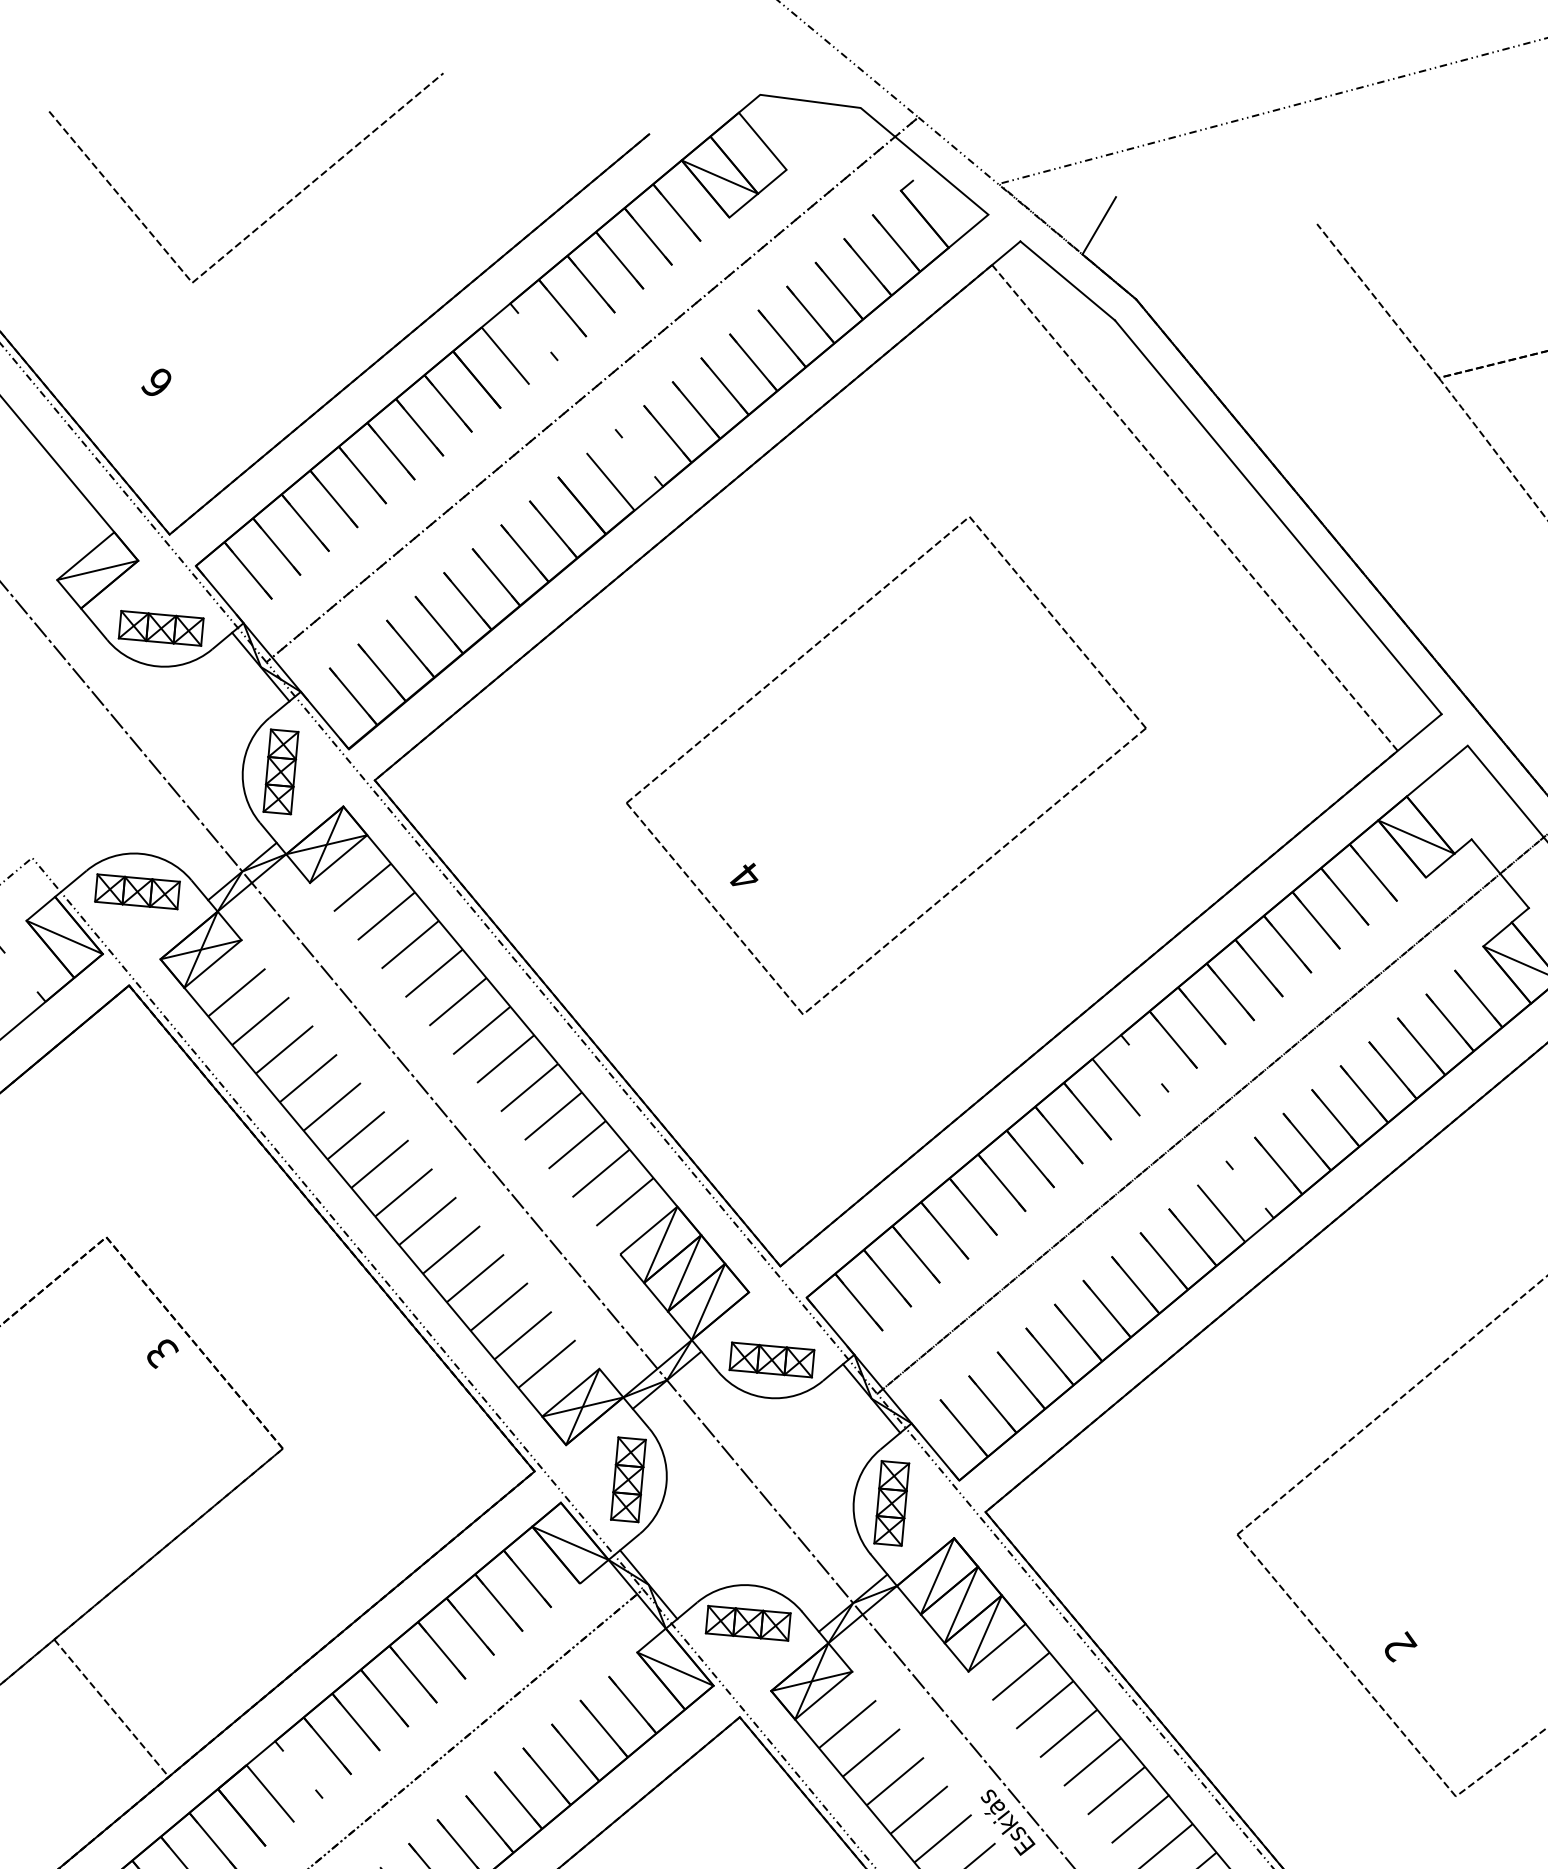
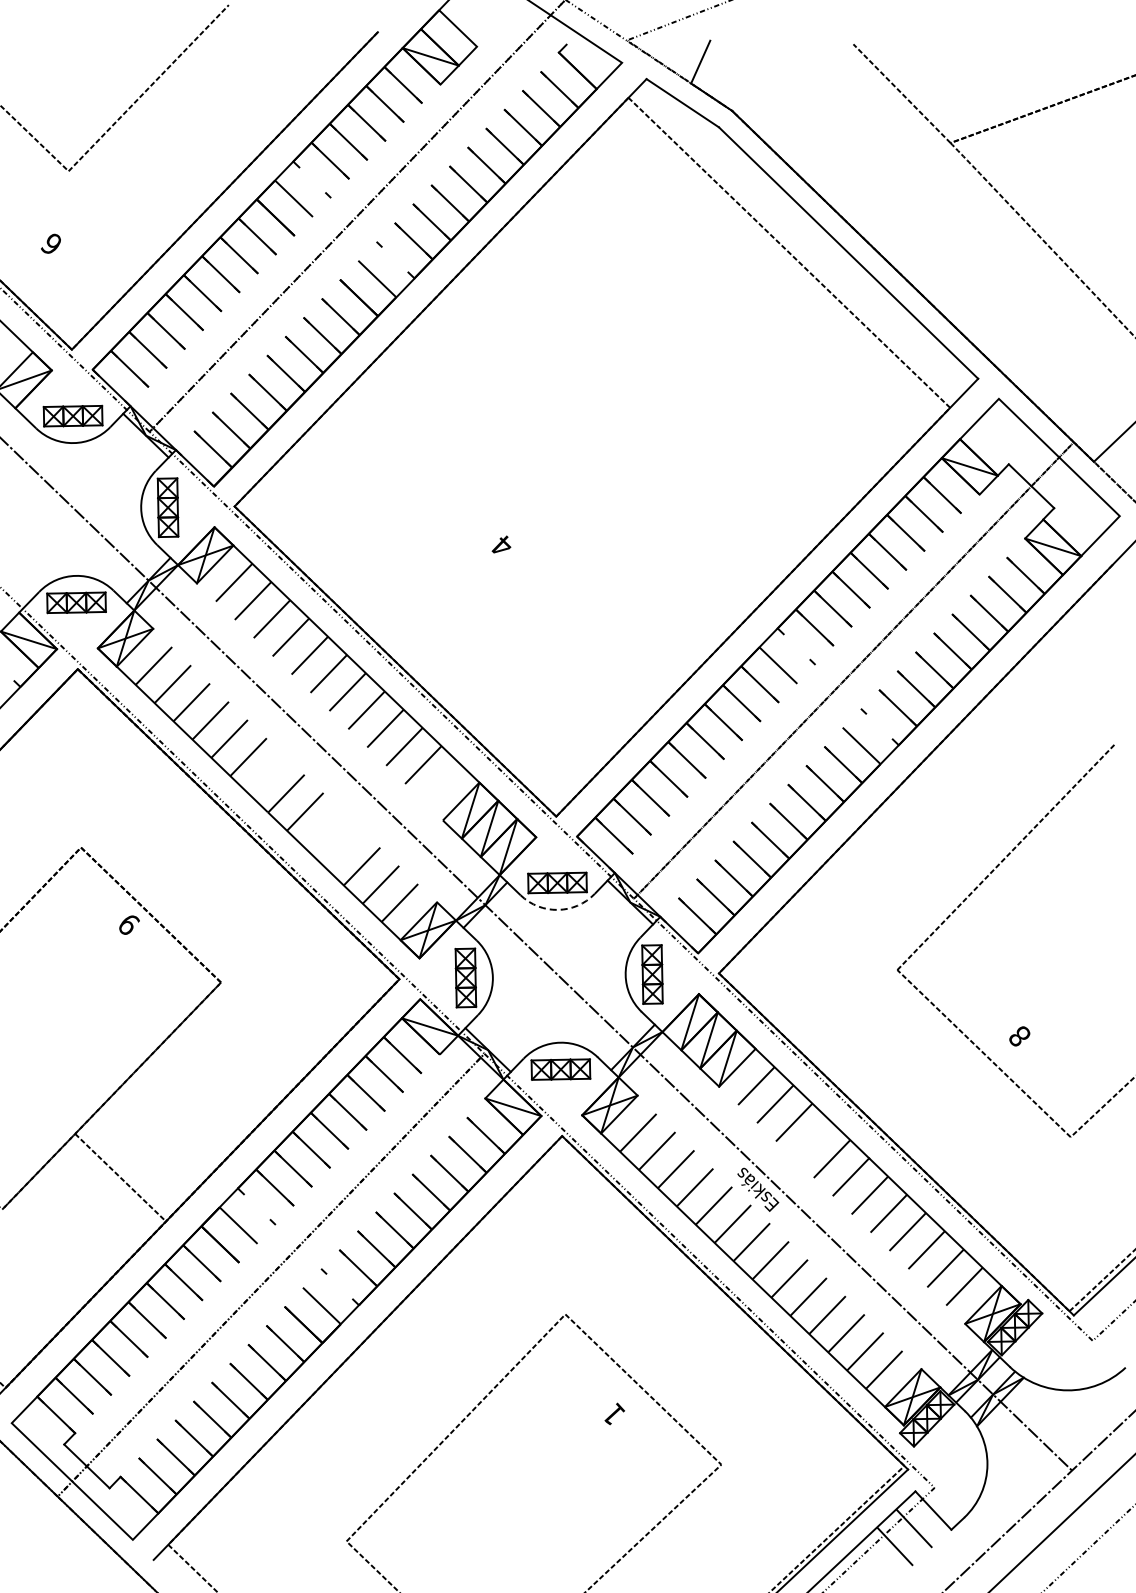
part: (794, 664) -> (520, 393), removed
line: (379, 1164) -> (267, 775), removed
line: (625, 1202) -> (442, 783), removed
line: (451, 1250) -> (324, 830), removed
line: (474, 1278) -> (342, 848), removed
text: (162, 1354) -> (129, 925), 3 -> 9
arc: (767, 1397) -> (557, 909), solid -> dashed
text: (1400, 1647) -> (1020, 1036), 2 -> 8
line: (1091, 1761) -> (812, 1140), removed

